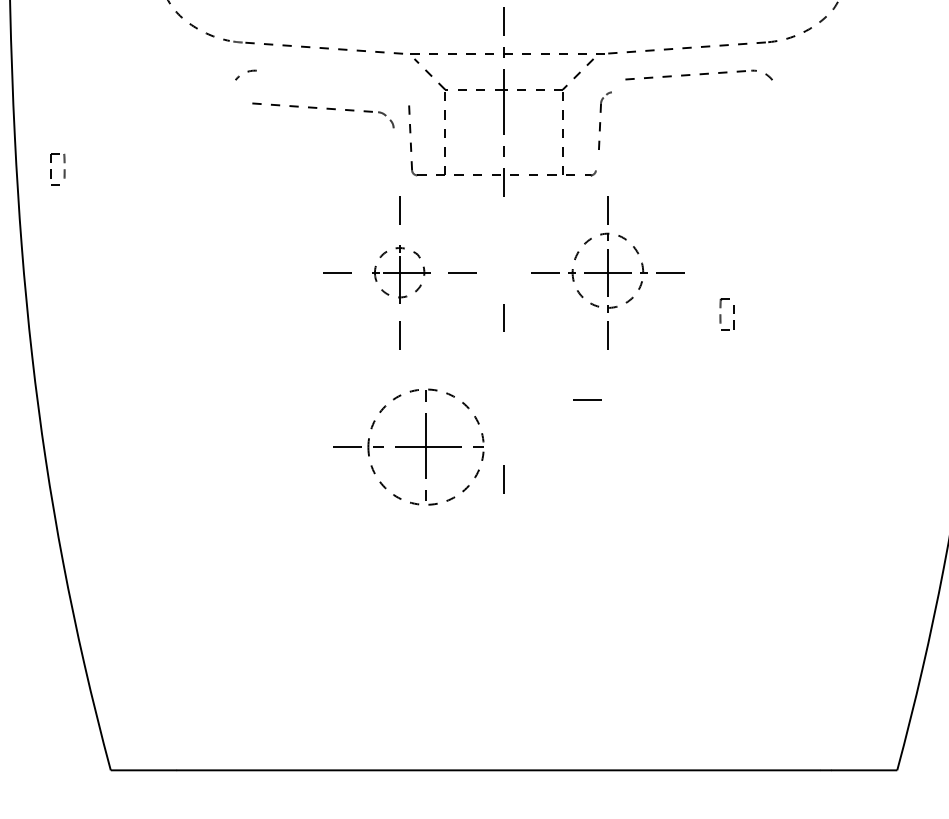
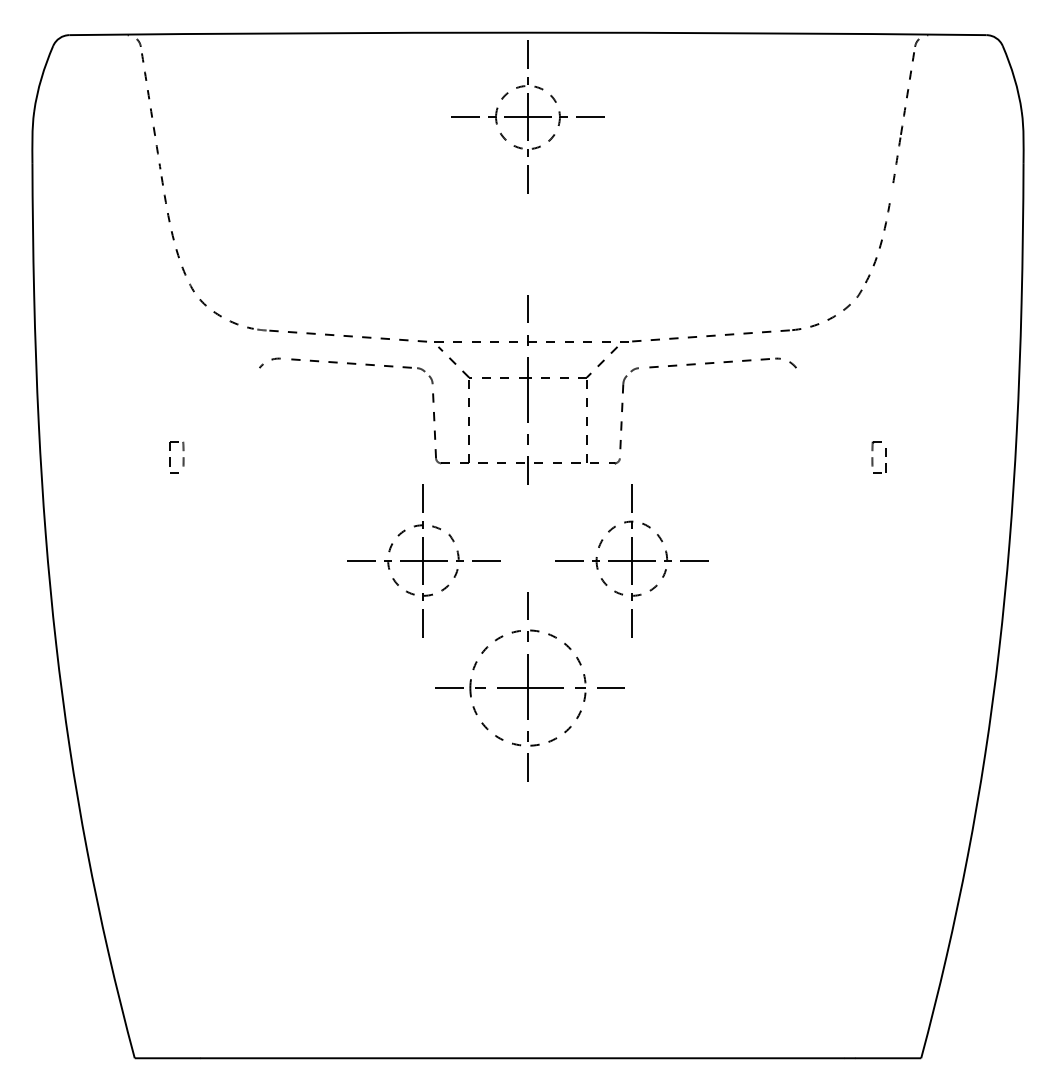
part: (326, 109) -> (365, 365), moved
part: (604, 120) -> (628, 408), size x1.43
part: (57, 169) -> (176, 457), moved
part: (399, 272) -> (423, 560), size x1.43
part: (726, 314) -> (878, 457), moved
part: (408, 446) -> (510, 687), moved

